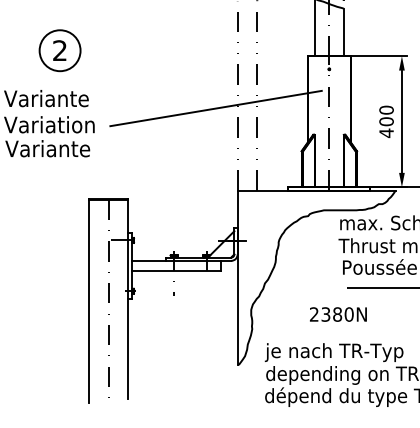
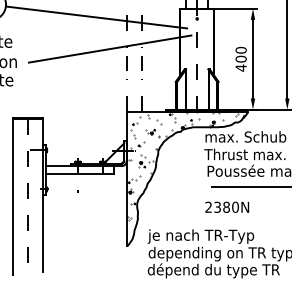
line: (198, 67) -> (96, 17), added
hatch: (315, 260) -> (186, 165), added
text: (338, 314) -> (227, 207), moved

